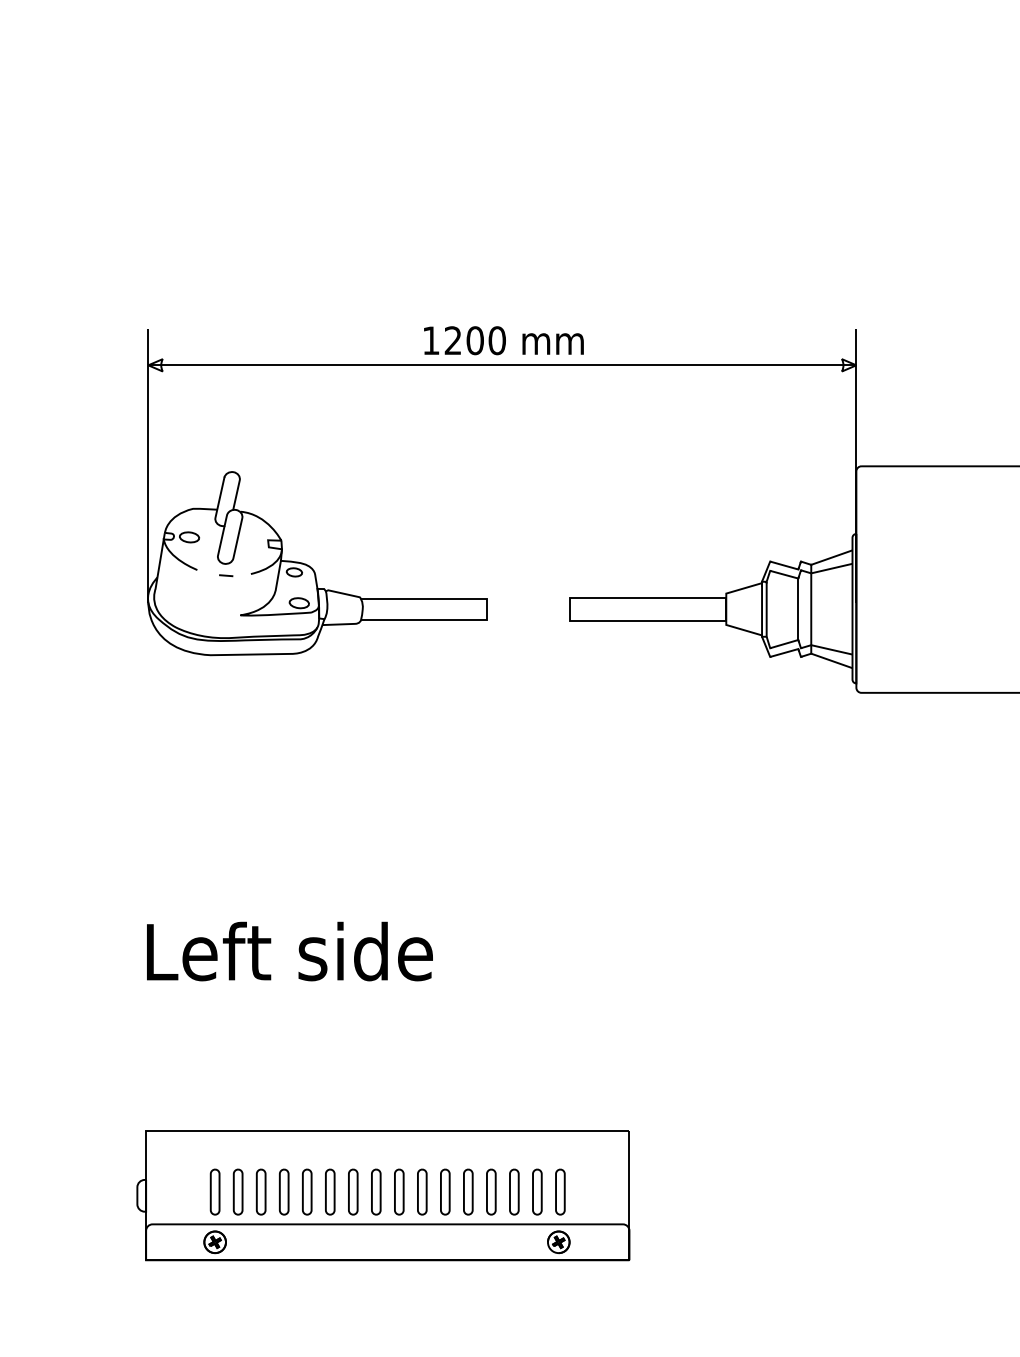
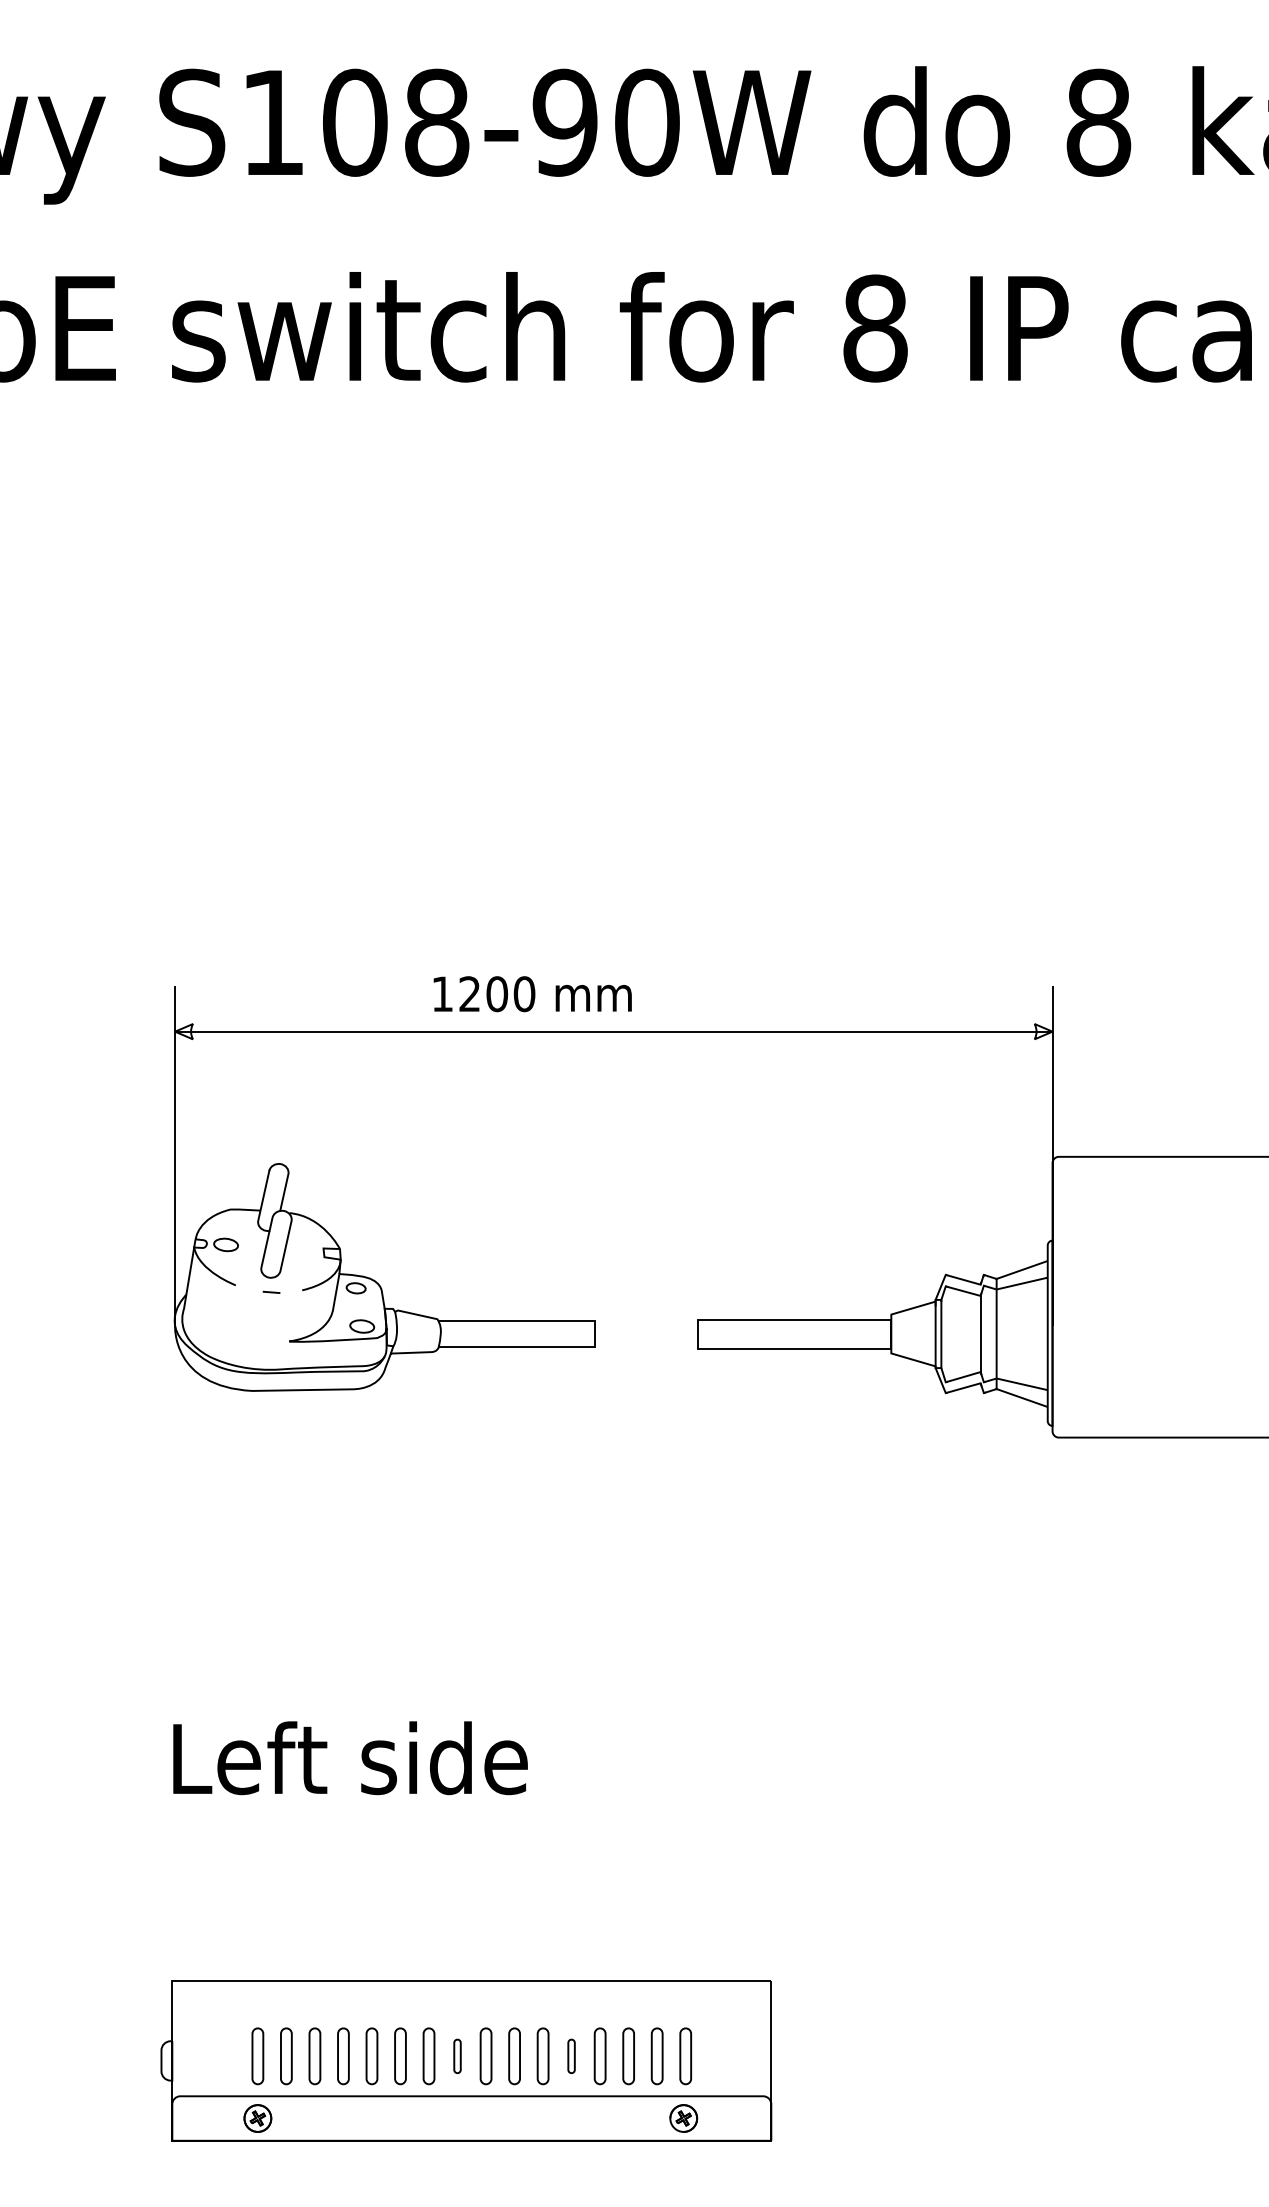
text: (503, 340) -> (532, 994), moved
part: (376, 1192) -> (457, 2056), size x0.6
part: (468, 1192) -> (571, 2056), size x0.6

